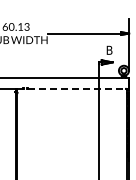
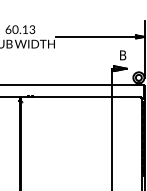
line: (71, 88) -> (81, 97), dashed -> solid

